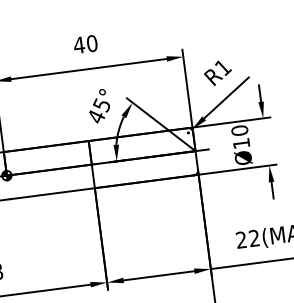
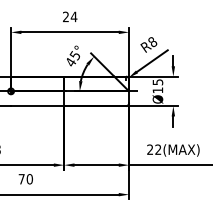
text: (84, 43) -> (69, 16), 40 -> 24
text: (222, 68) -> (152, 42), R1 -> R8
text: (239, 131) -> (157, 82), Ø10 -> Ø15

